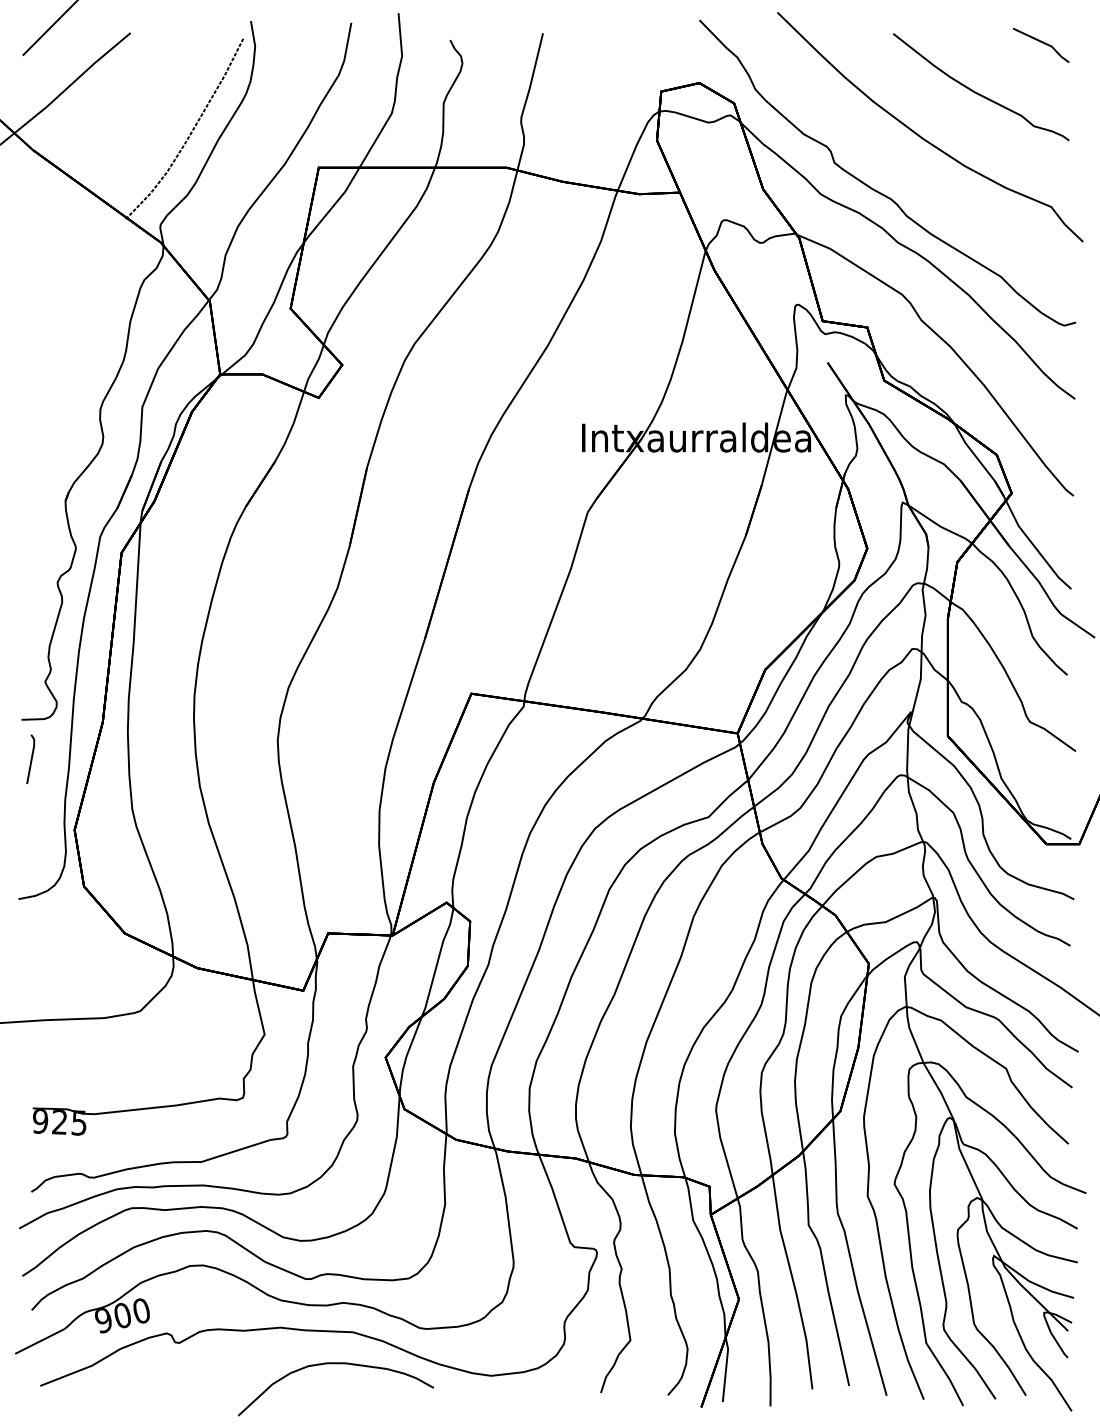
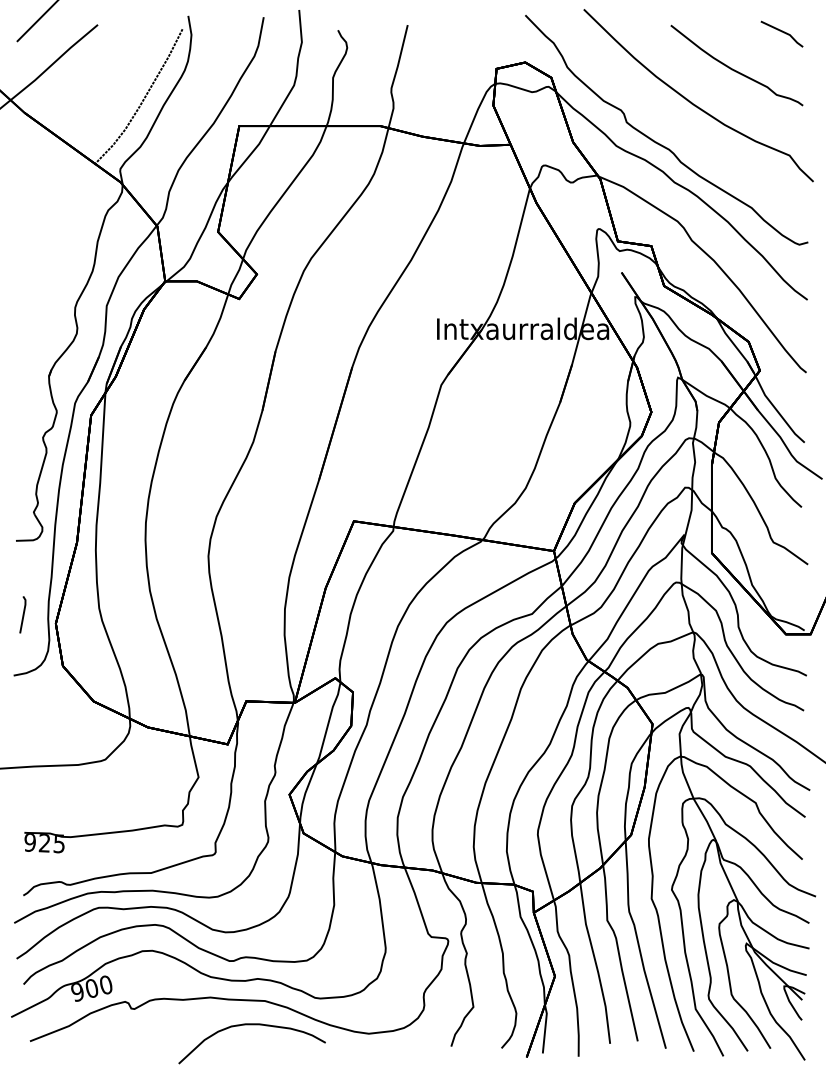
line: (30, 758) -> (22, 614), moved

